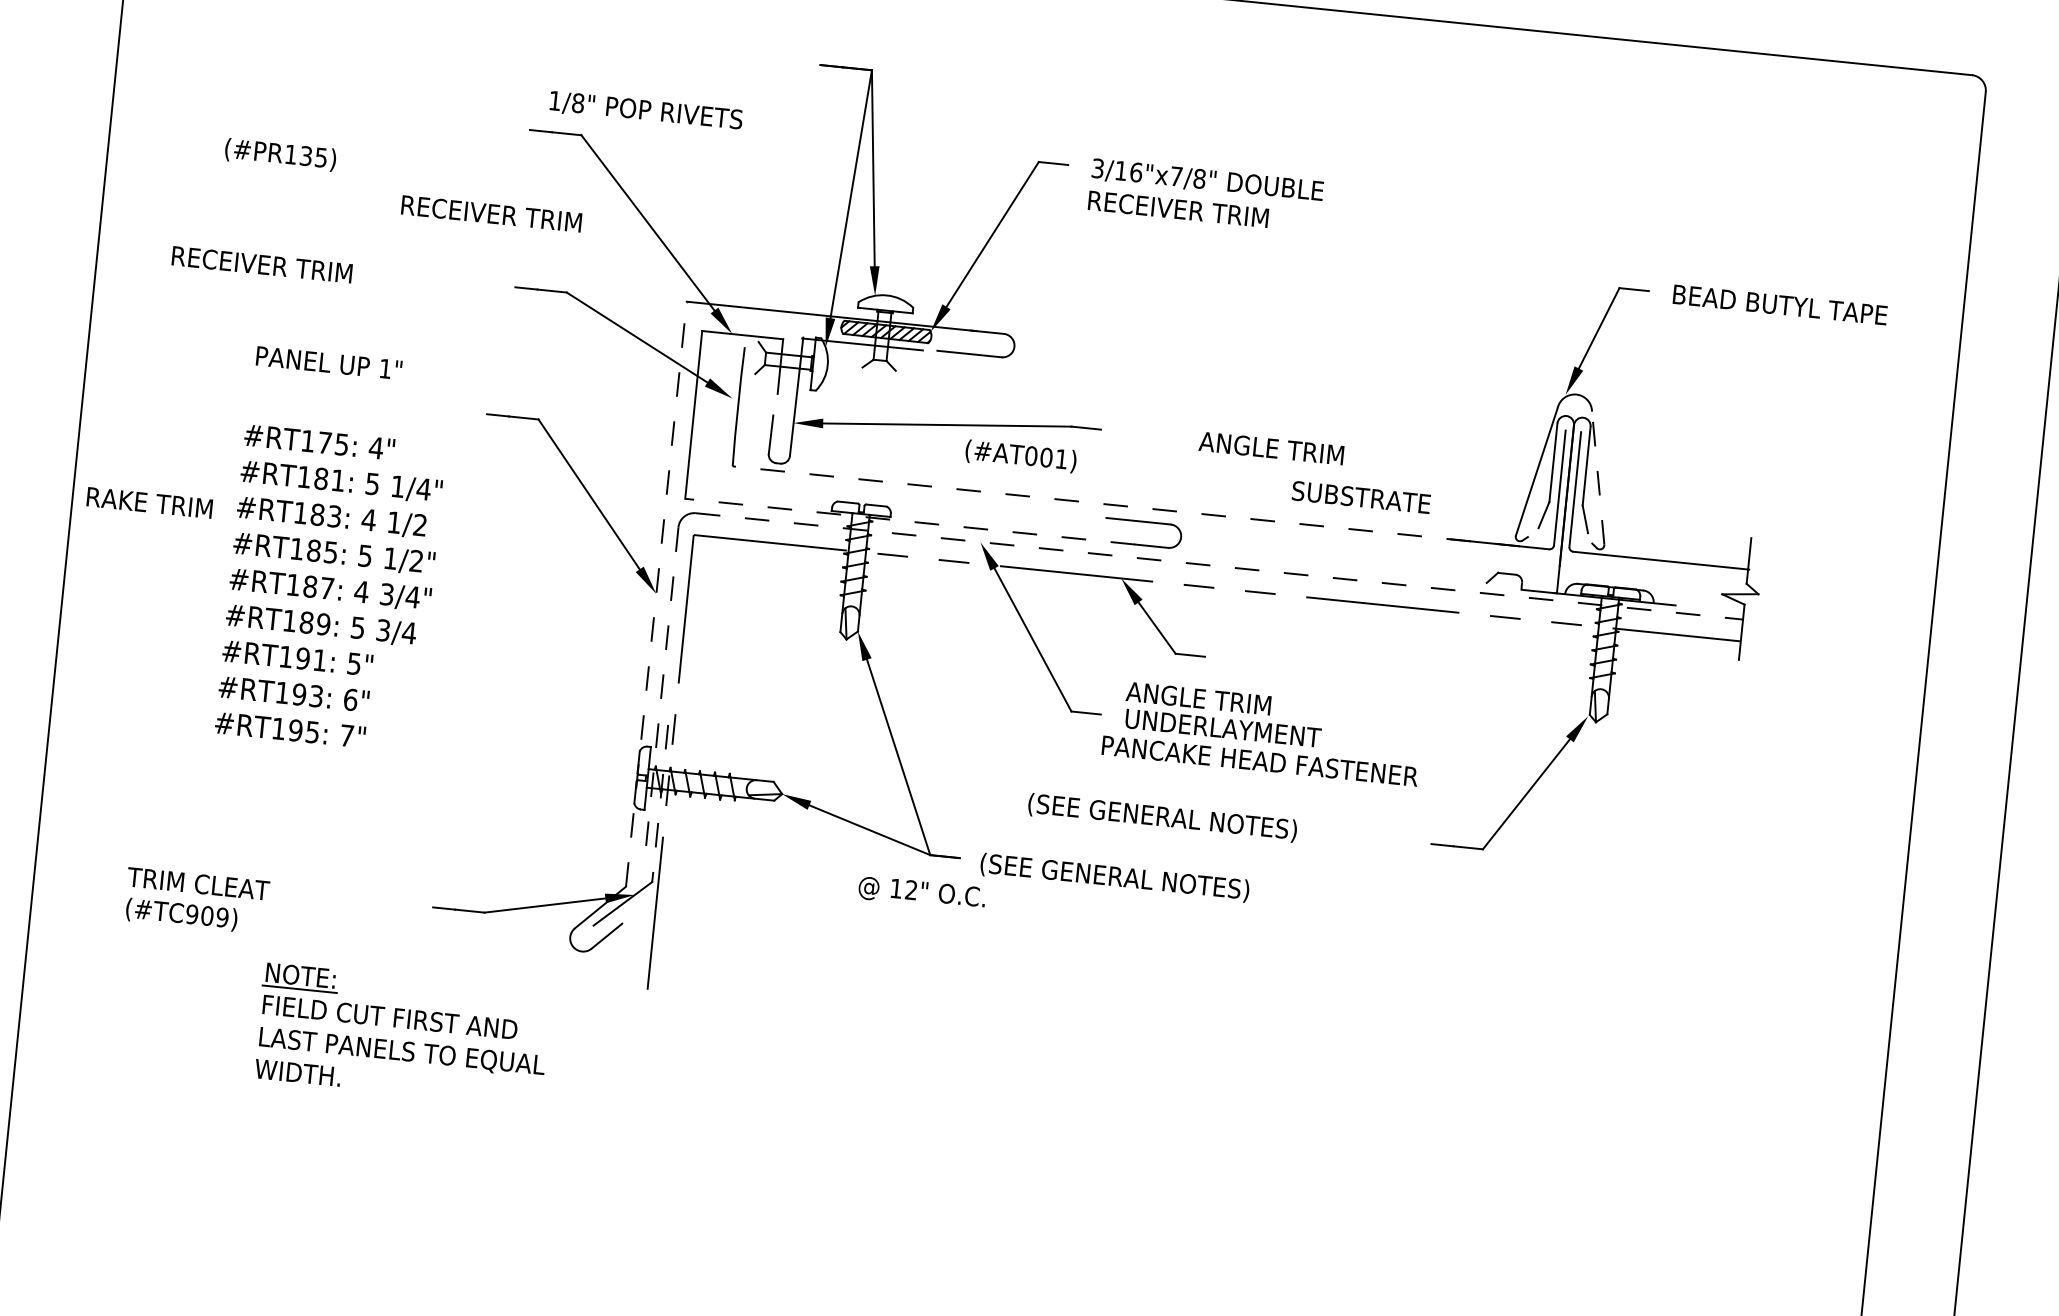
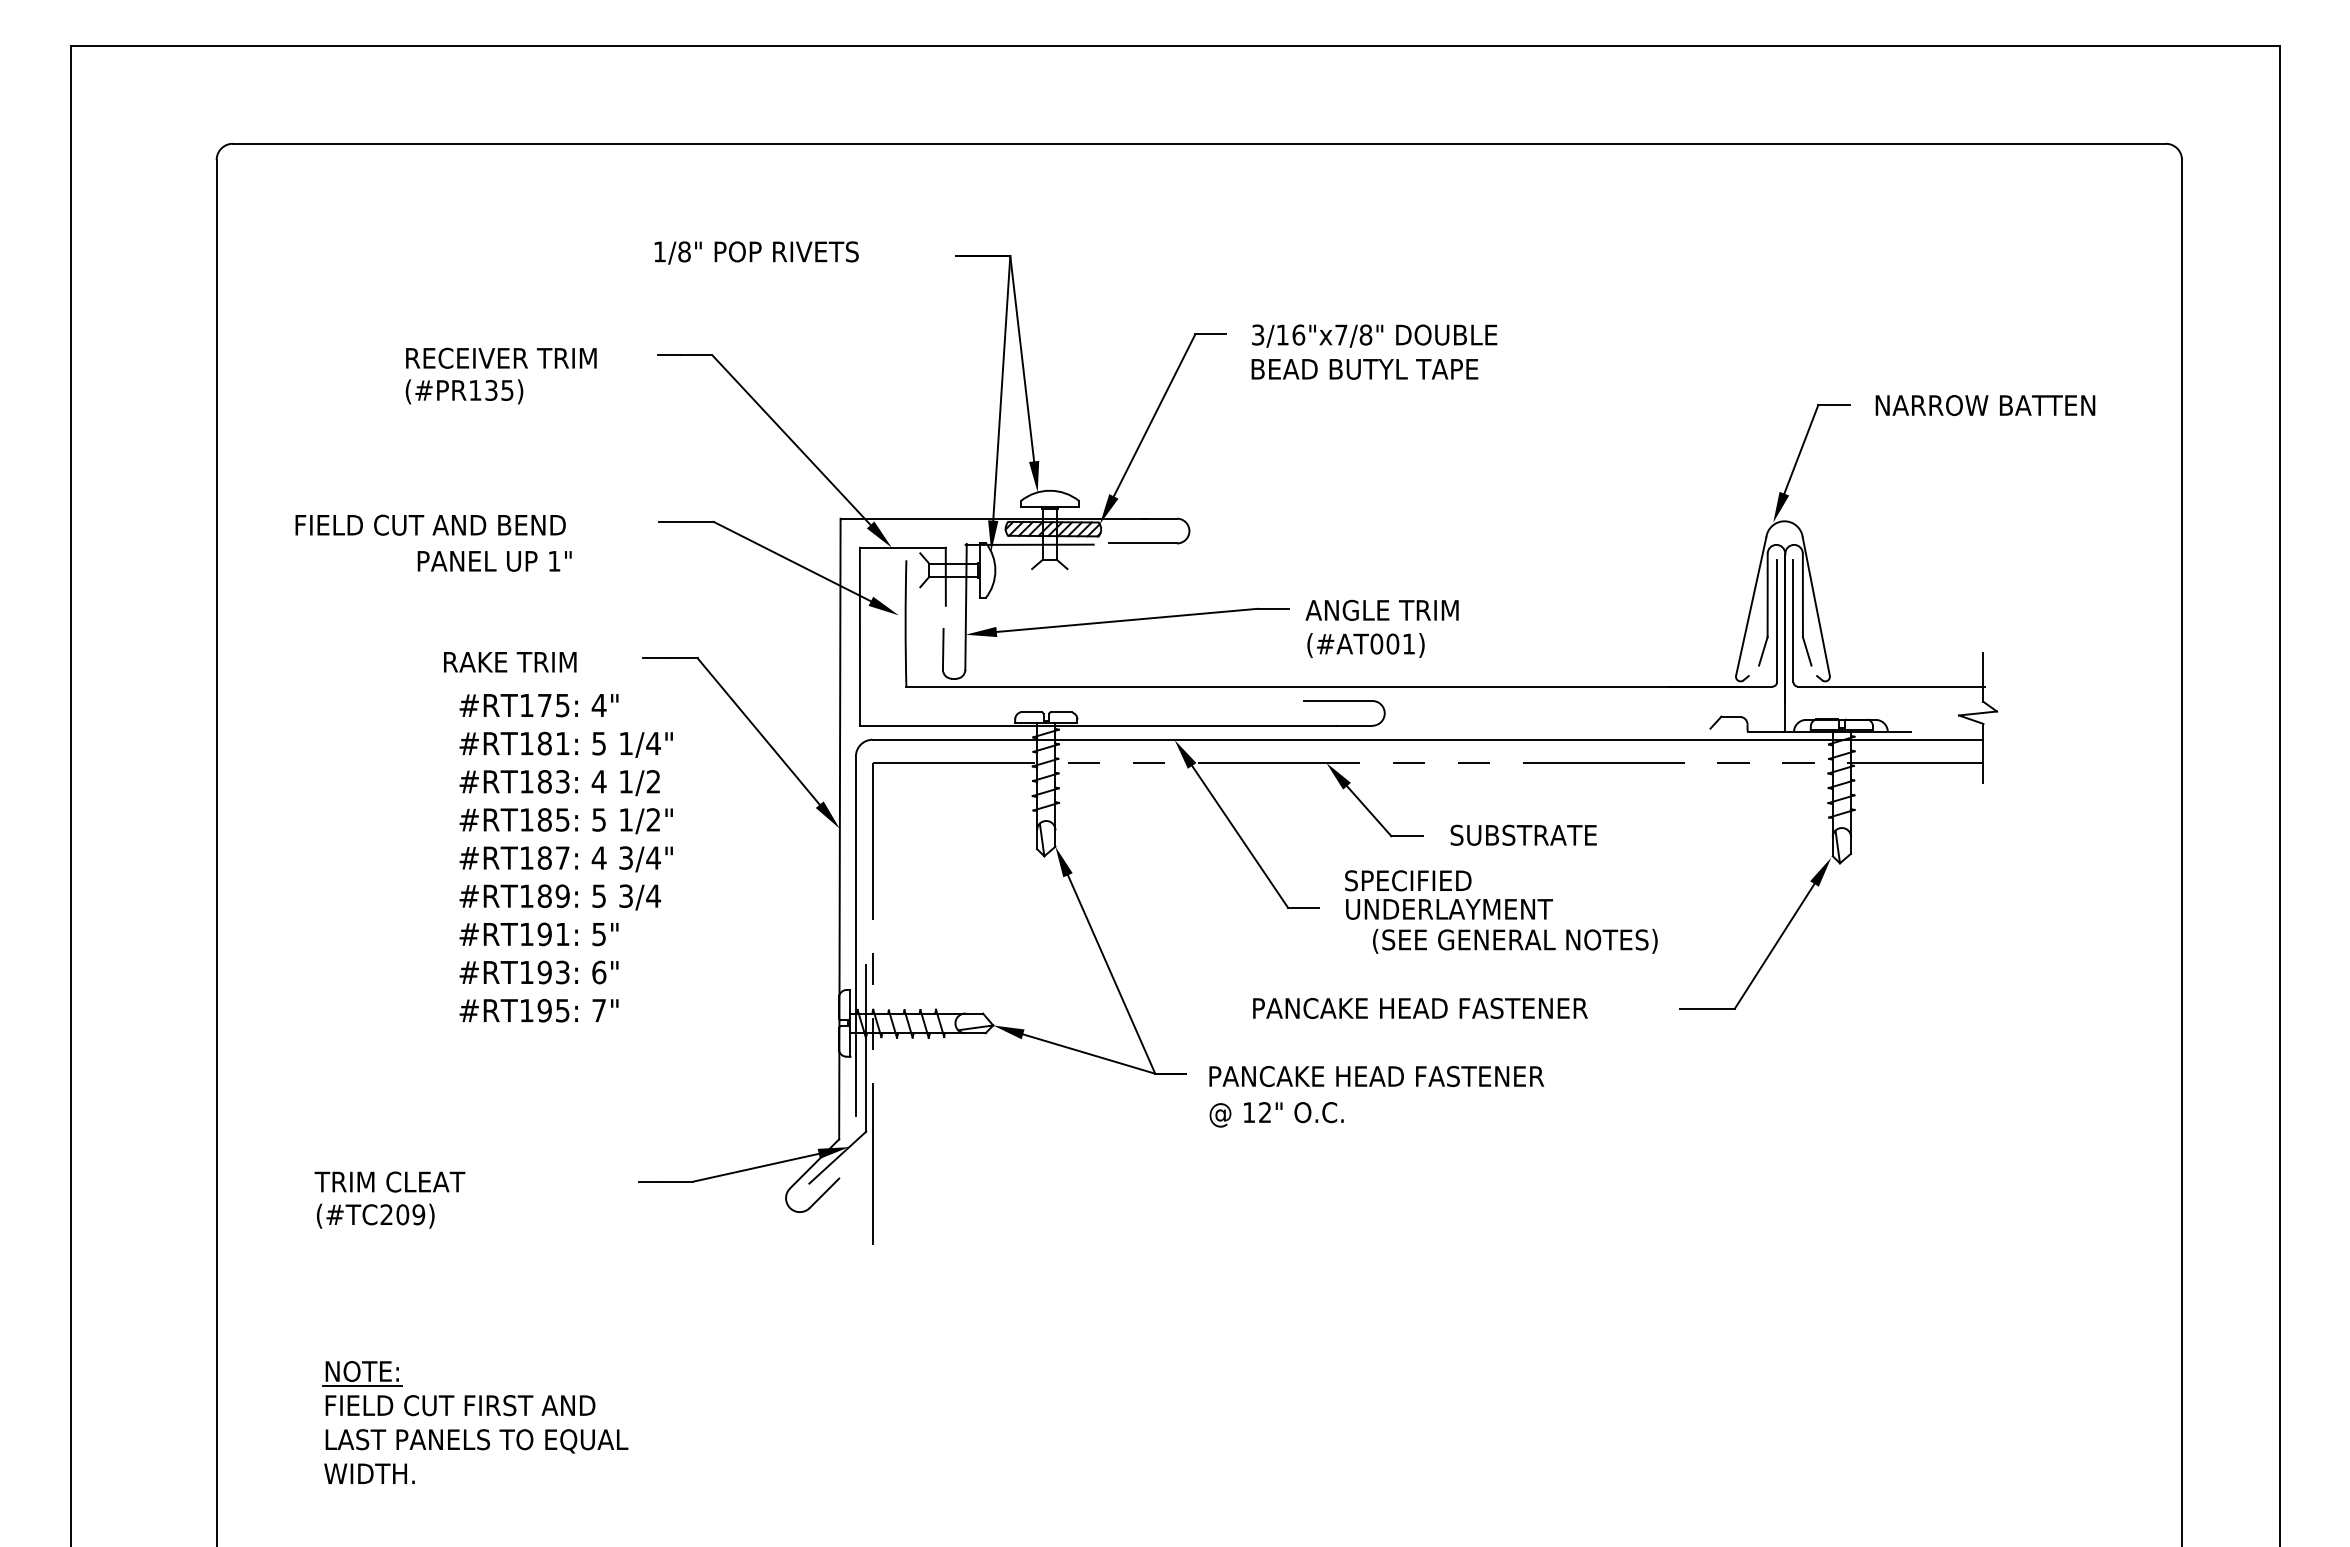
text: (646, 110) -> (756, 252), moved
text: (280, 154) -> (464, 391), moved
text: (1196, 210) -> (1366, 368), RECEIVER TRIM -> BEAD BUTYL TAPE
text: (491, 213) -> (501, 357), moved
text: (300, 268) -> (431, 524), RECEIVER TRIM -> FIELD CUT AND BEND
text: (1781, 305) -> (1990, 405), BEAD BUTYL TAPE -> NARROW BATTEN
text: (328, 363) -> (494, 561), moved
text: (1270, 447) -> (1381, 609), moved
text: (1020, 456) -> (1365, 645), moved
line: (1598, 477) -> (1816, 606), dashed -> solid
text: (1361, 496) -> (1523, 834), moved
text: (149, 503) -> (510, 662), moved
line: (1125, 506) -> (1323, 686), dashed -> solid
line: (910, 521) -> (1098, 725), dashed -> solid
line: (1219, 566) -> (1428, 739), dashed -> solid
text: (329, 589) -> (565, 858), moved
line: (656, 593) -> (839, 828), dashed -> solid
line: (660, 697) -> (855, 936), dashed -> solid
text: (1197, 698) -> (1419, 880), ANGLE TRIM -> SPECIFIED
text: (1260, 761) -> (1491, 940), PANCAKE HEAD FASTENER -> (SEE GENERAL NOTES)
line: (660, 803) -> (866, 1048), dashed -> solid
text: (1185, 819) -> (1419, 1009), (SEE GENERAL NOTES) -> PANCAKE HEAD FASTENER
text: (1138, 879) -> (1376, 1077), (SEE GENERAL NOTES) -> PANCAKE HEAD FASTENER
text: (921, 893) -> (1276, 1114), moved
text: (192, 914) -> (386, 1214), (#TC909) -> (#TC209)
part: (407, 1028) -> (479, 1415), moved

